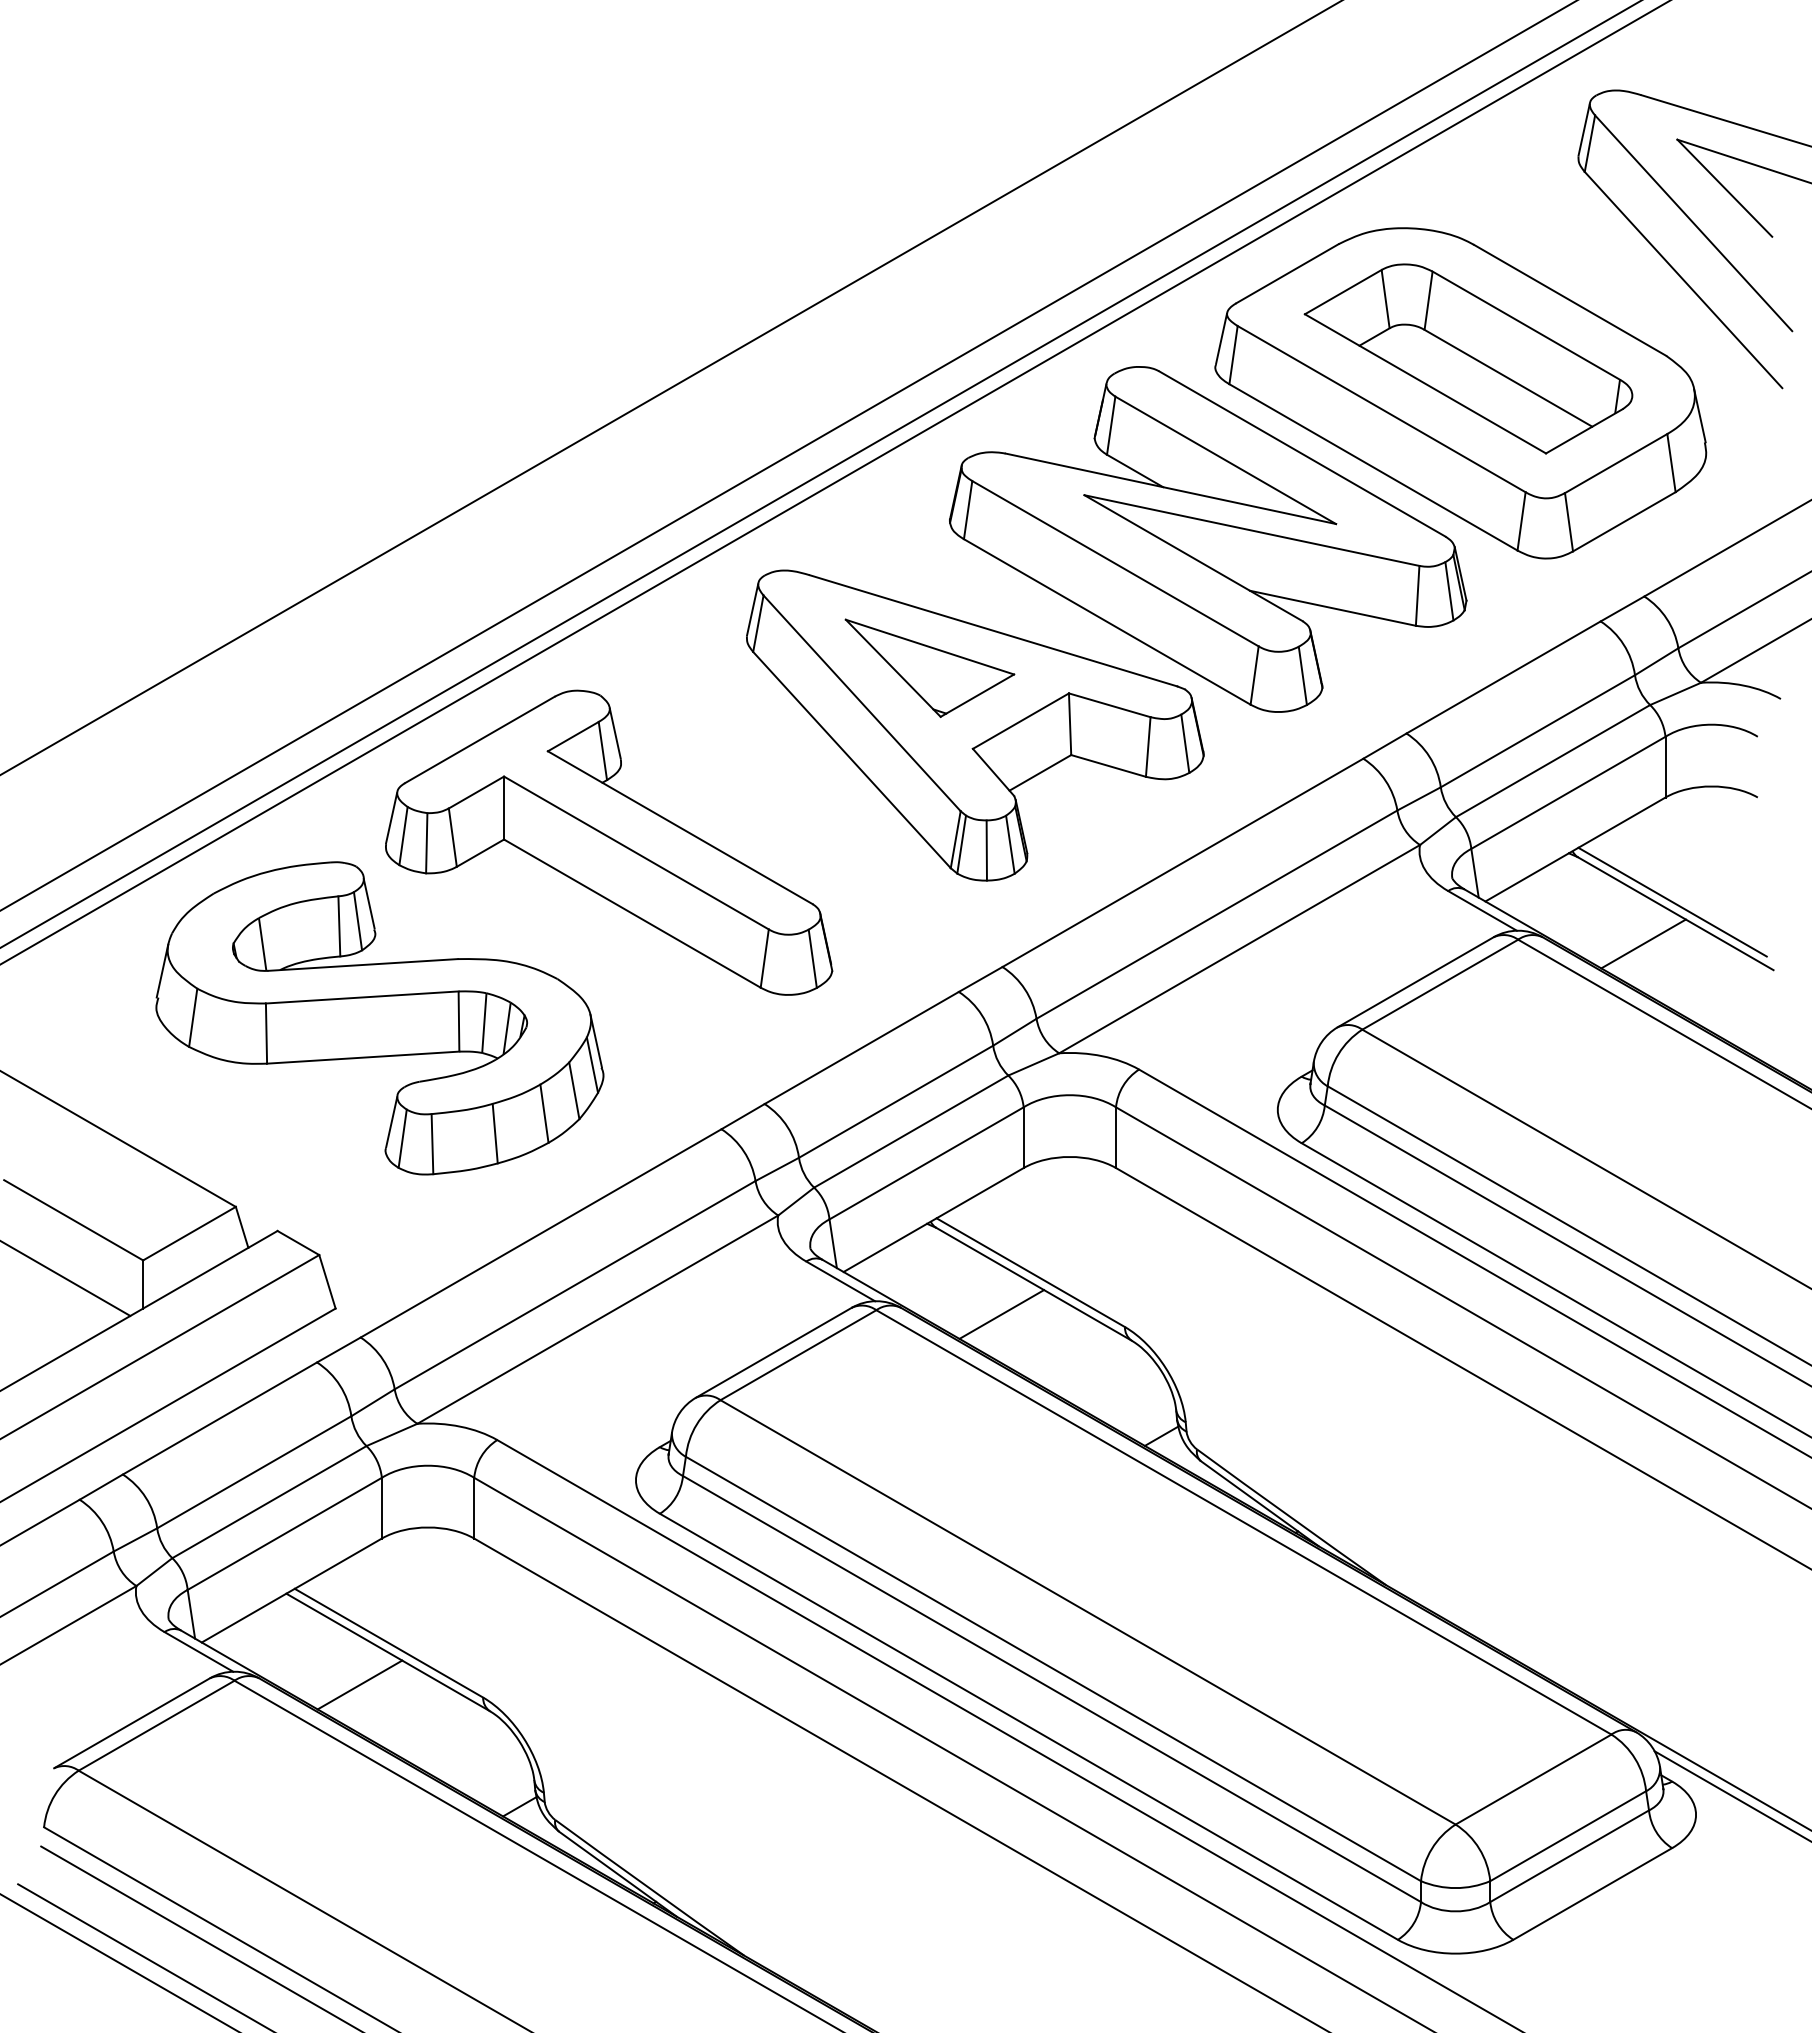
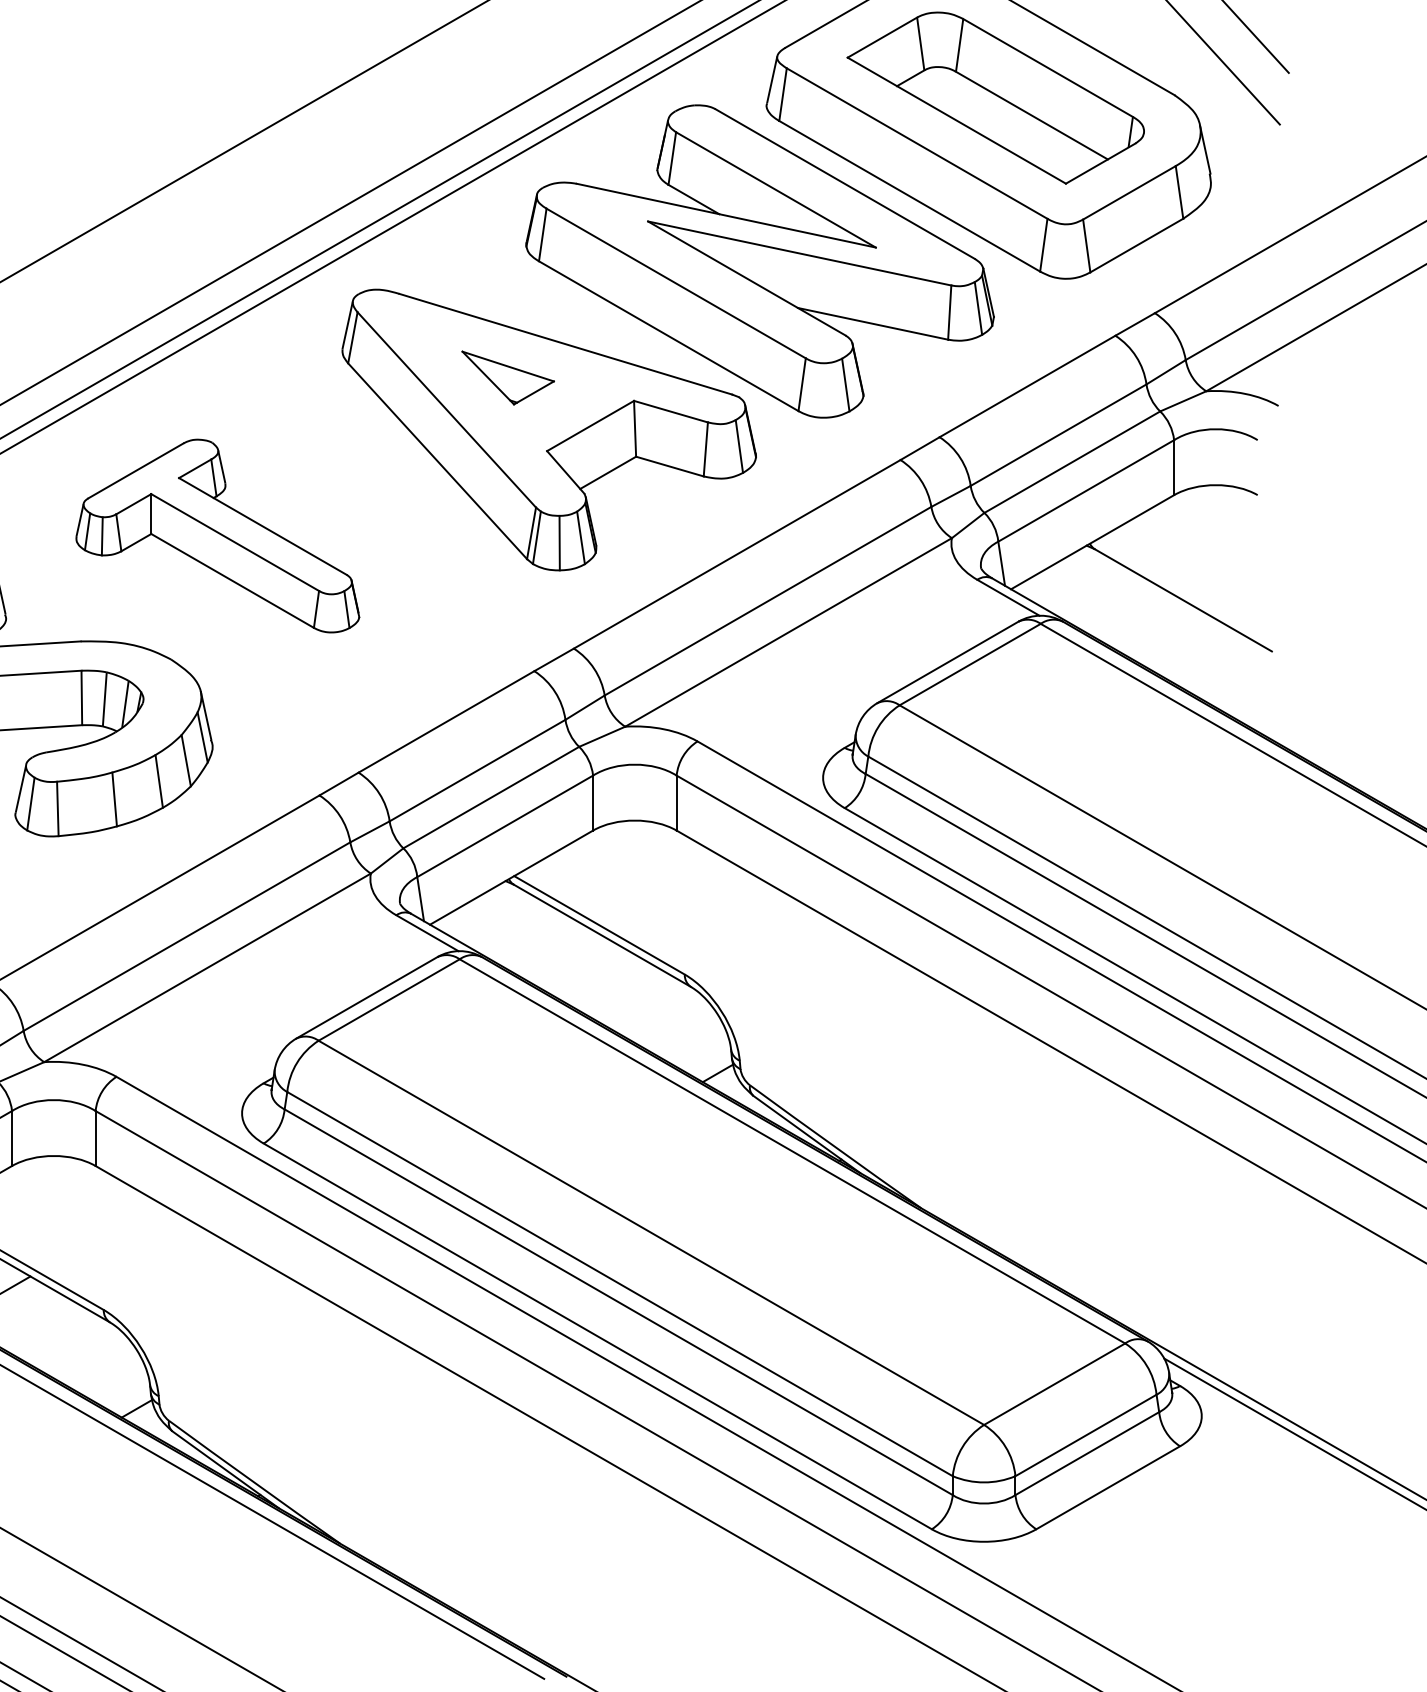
part: (929, 667) -> (507, 377), size x0.6
part: (609, 842) -> (218, 535), size x0.7
line: (1672, 901) -> (1180, 589), removed
line: (1643, 943) -> (1154, 627), removed
line: (1001, 1314) -> (572, 963), removed

